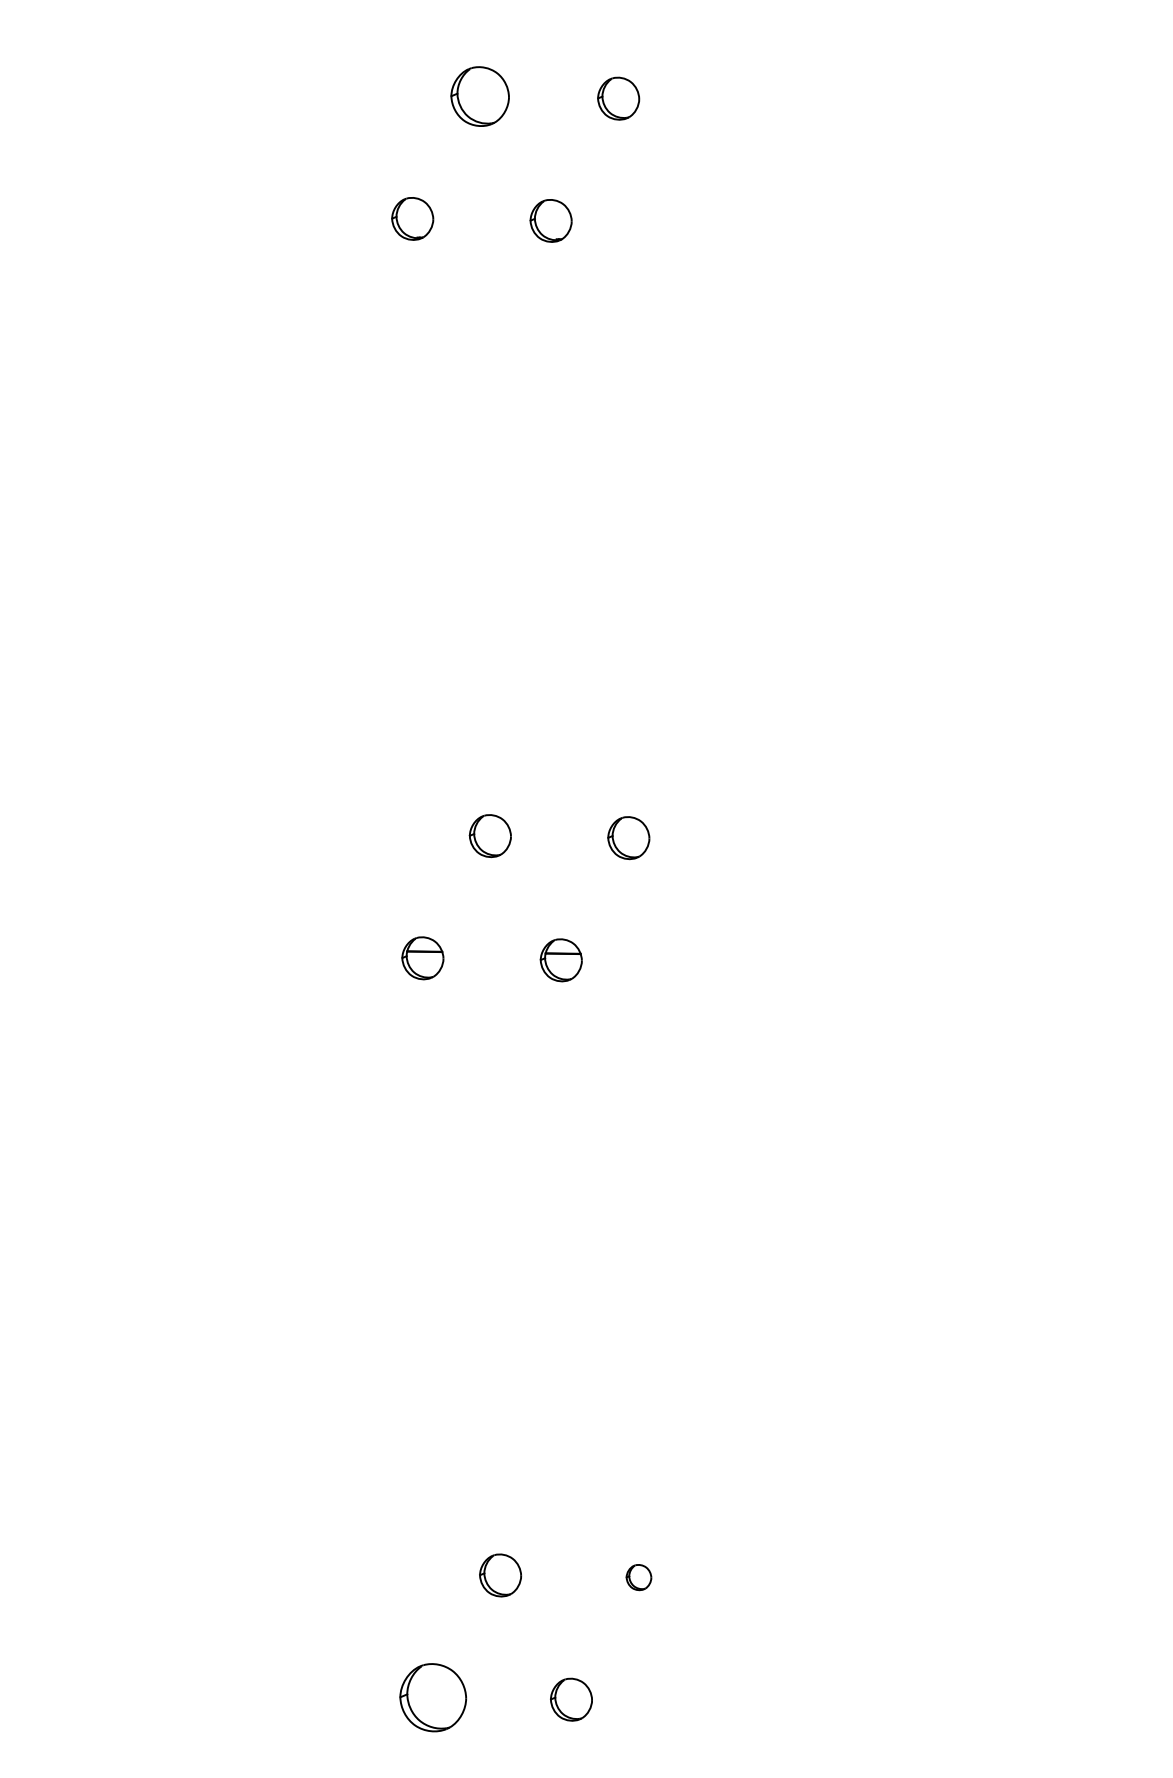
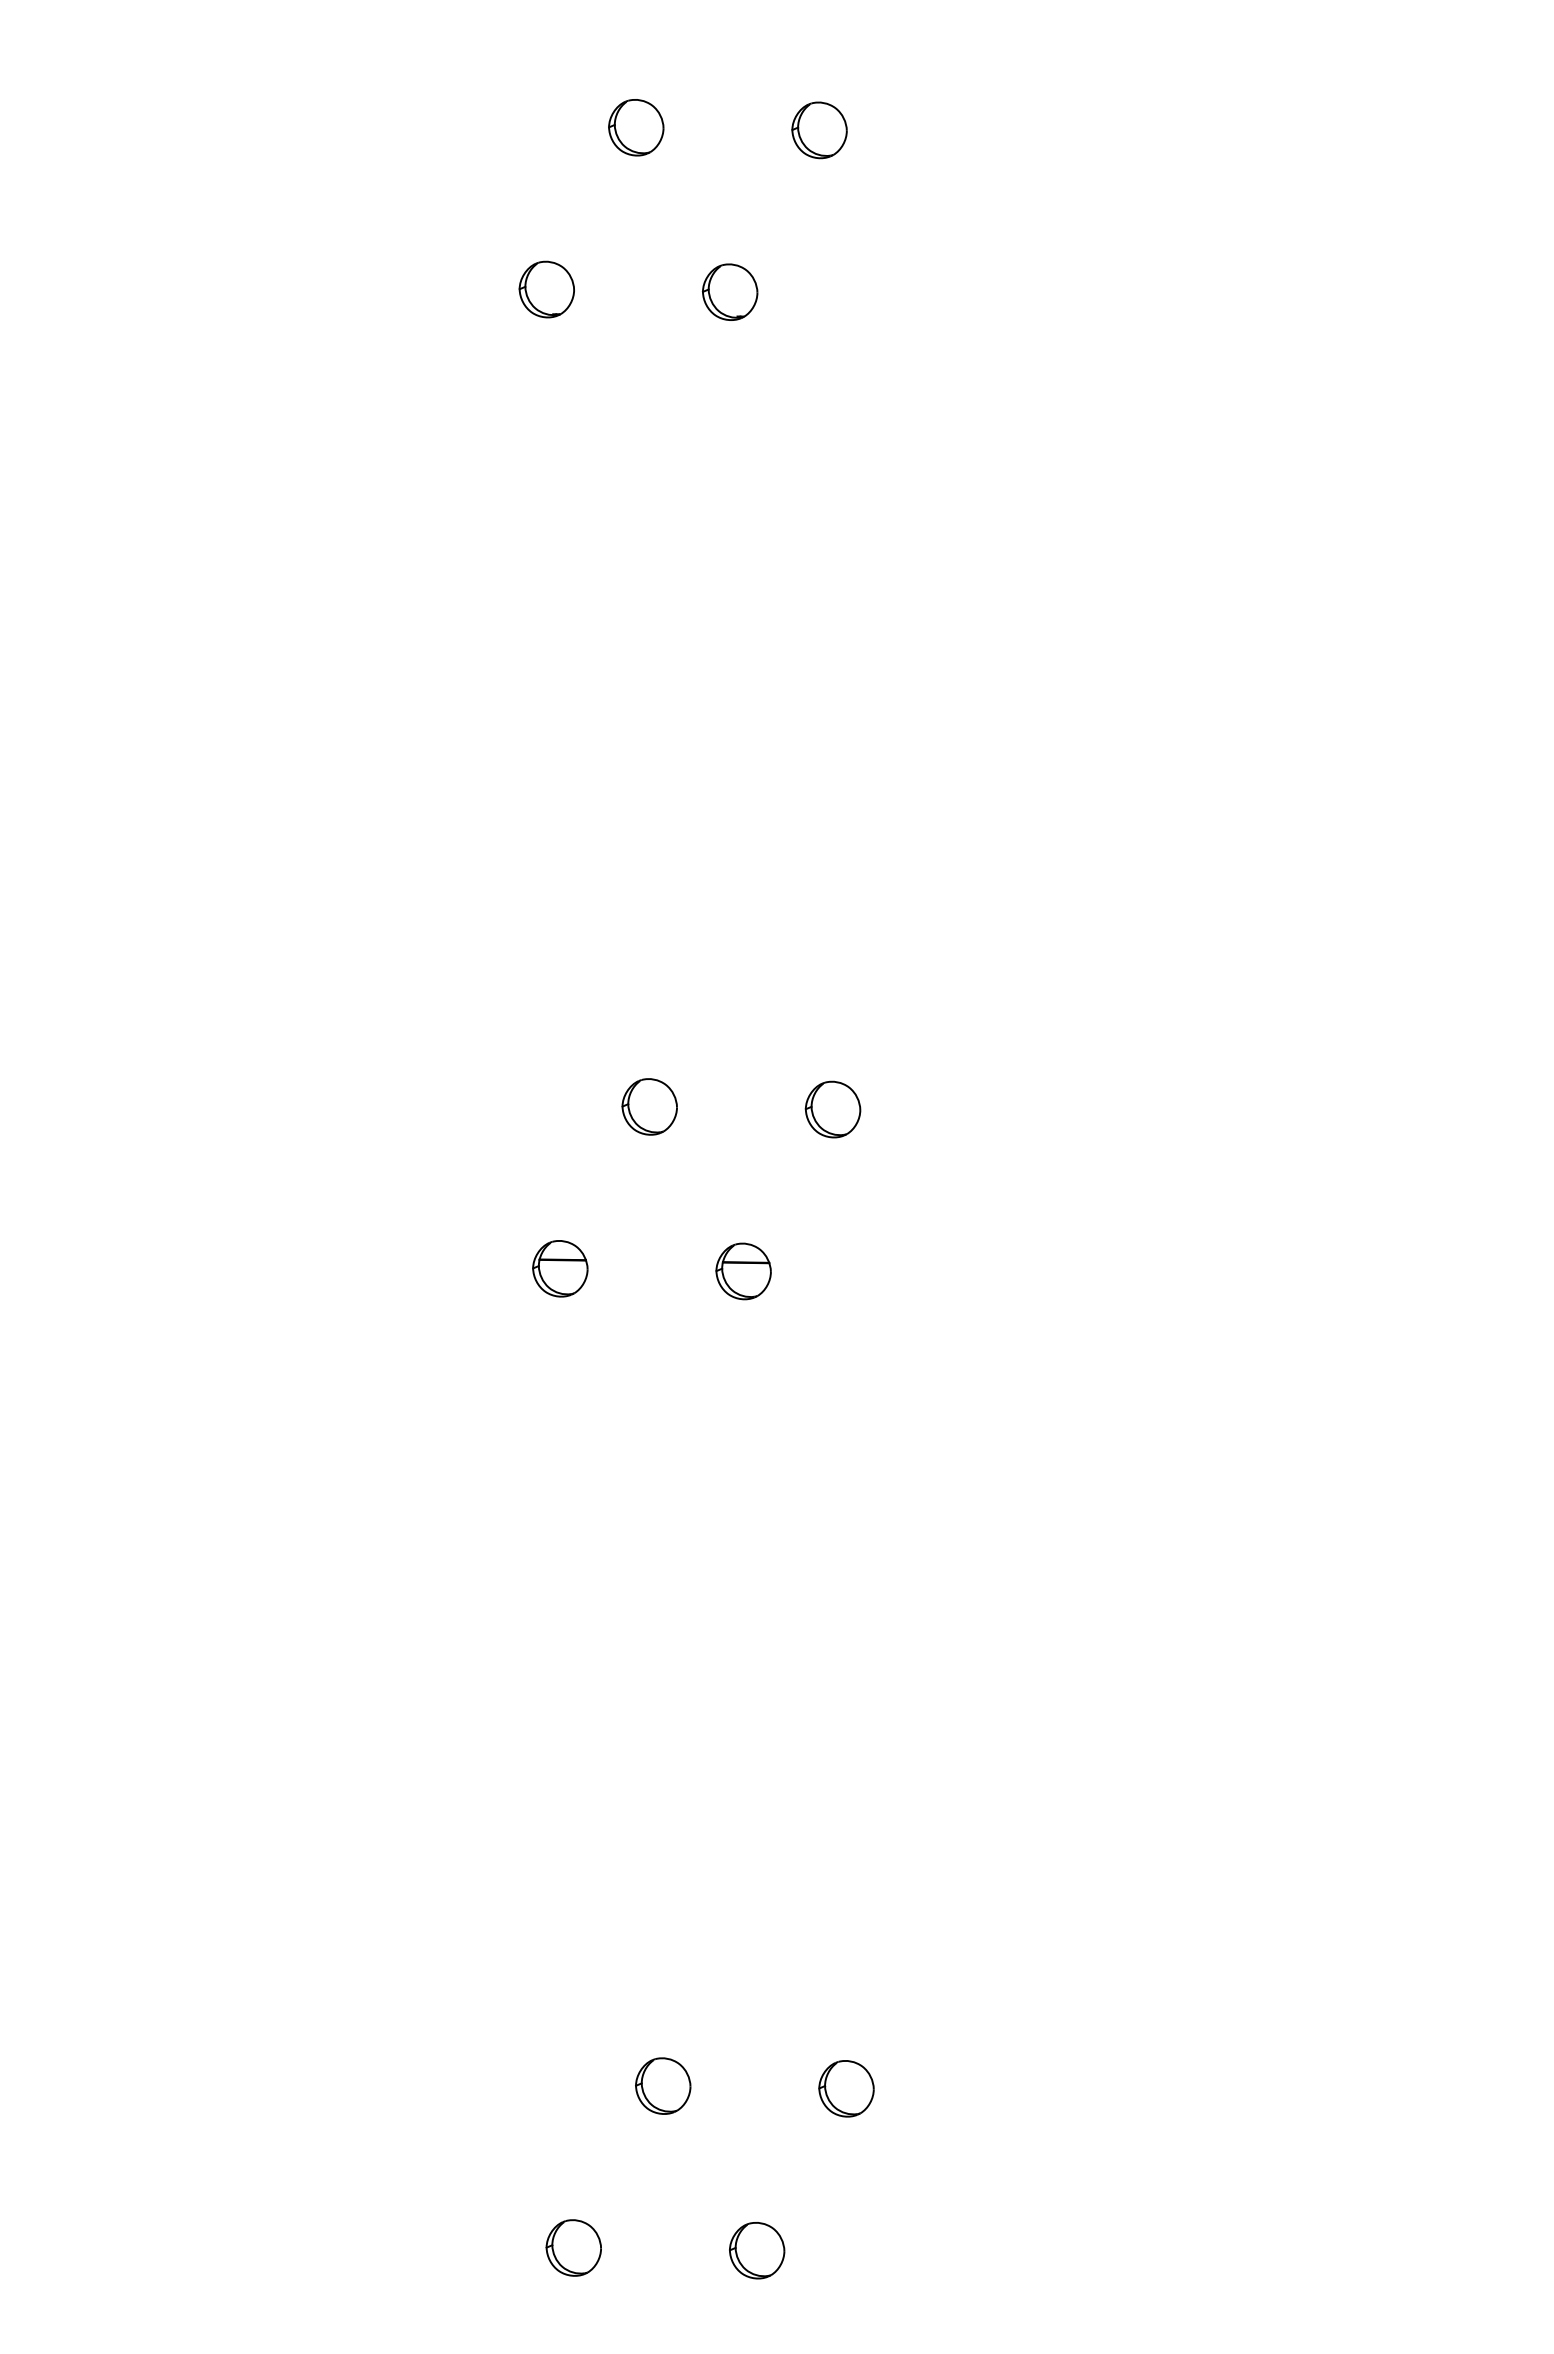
part: (480, 96) -> (636, 127), size x0.71
part: (638, 1577) -> (846, 2088), size x1.67
part: (432, 1697) -> (573, 2247), size x0.62

